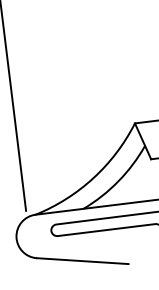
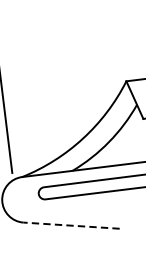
line: (82, 261) -> (71, 226), solid -> dashed

